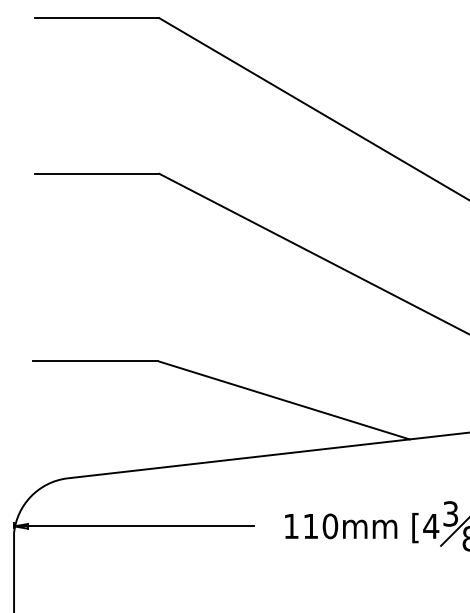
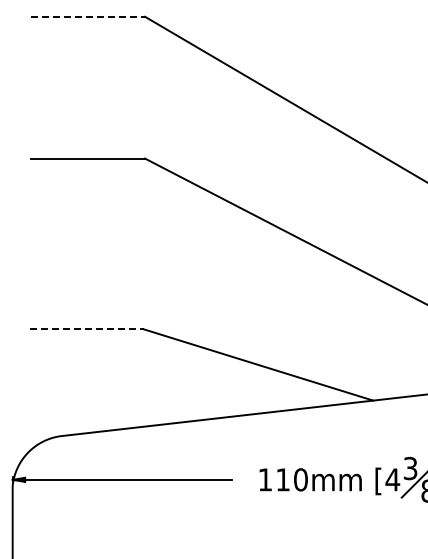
line: (97, 17) -> (88, 16), solid -> dashed
line: (95, 361) -> (86, 329), solid -> dashed

